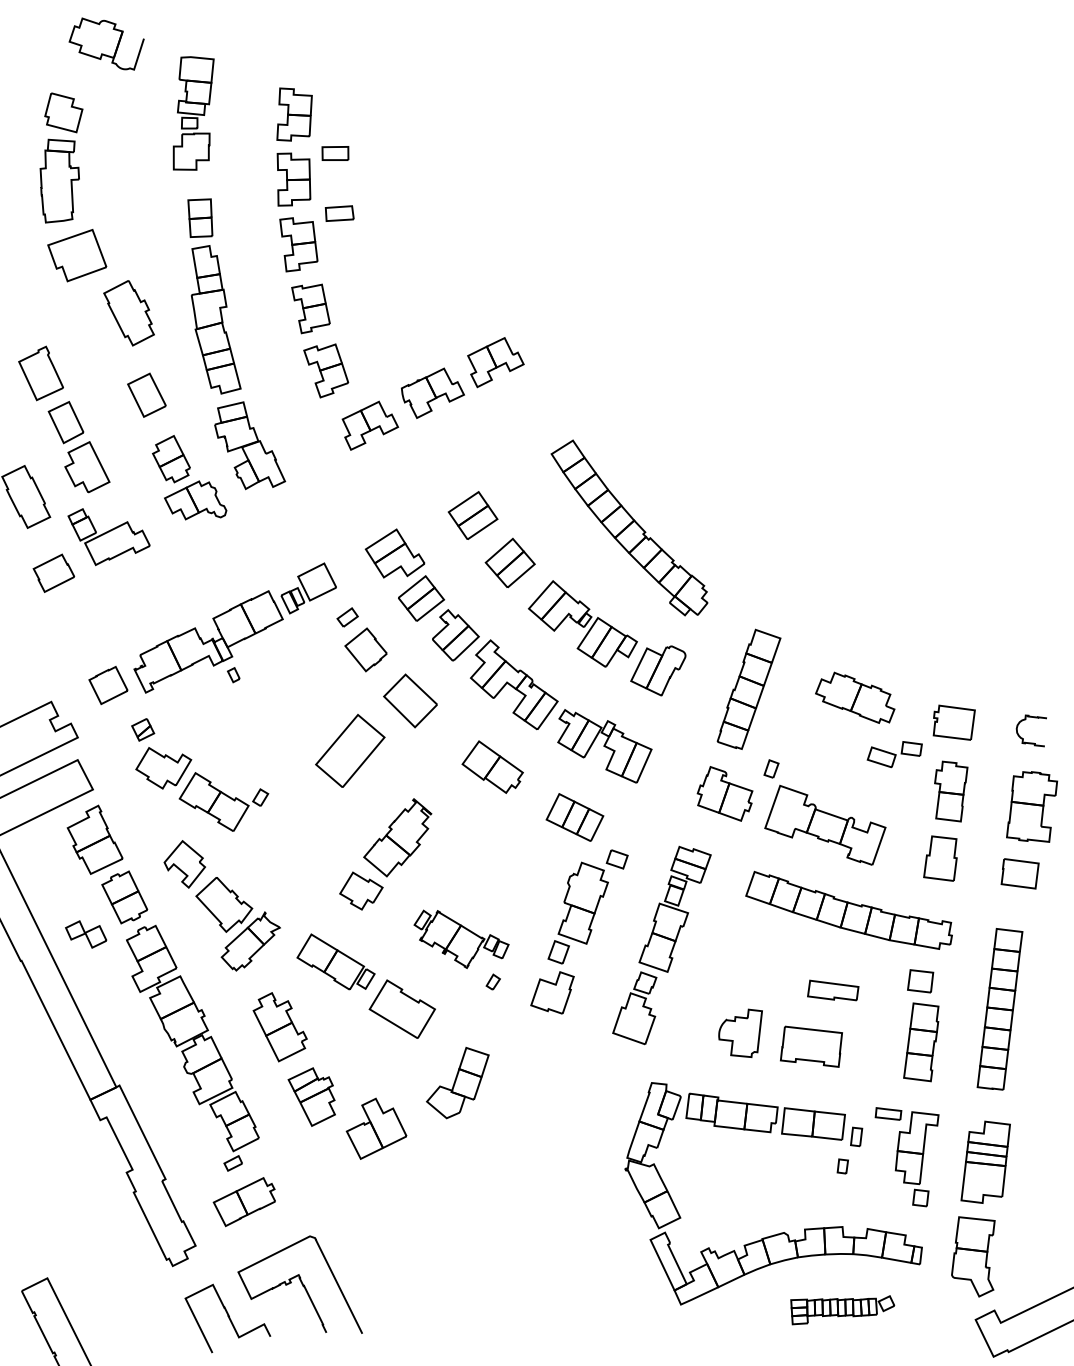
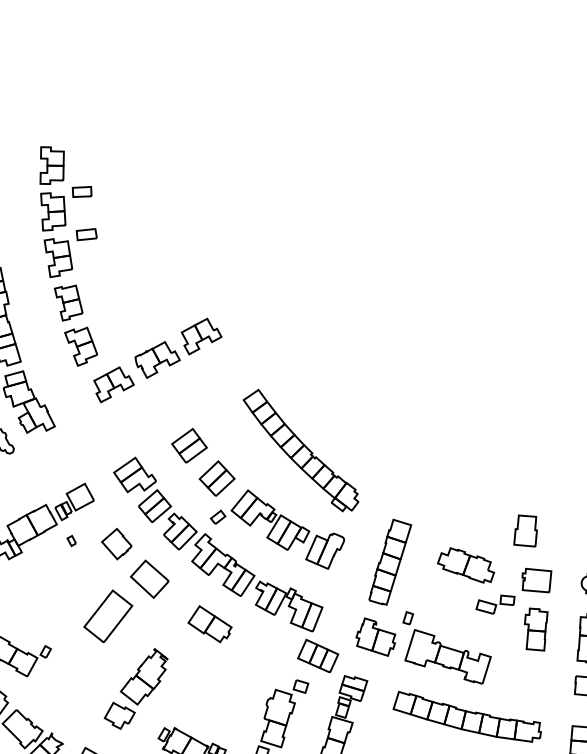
part: (347, 617) -> (218, 517), moved
part: (233, 675) -> (71, 541), moved
part: (574, 817) -> (317, 656), moved
part: (940, 858) -> (525, 531), moved

